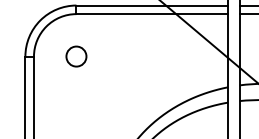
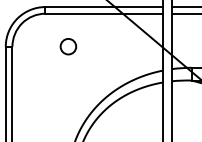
circle: (76, 56) -> (68, 46), moved

